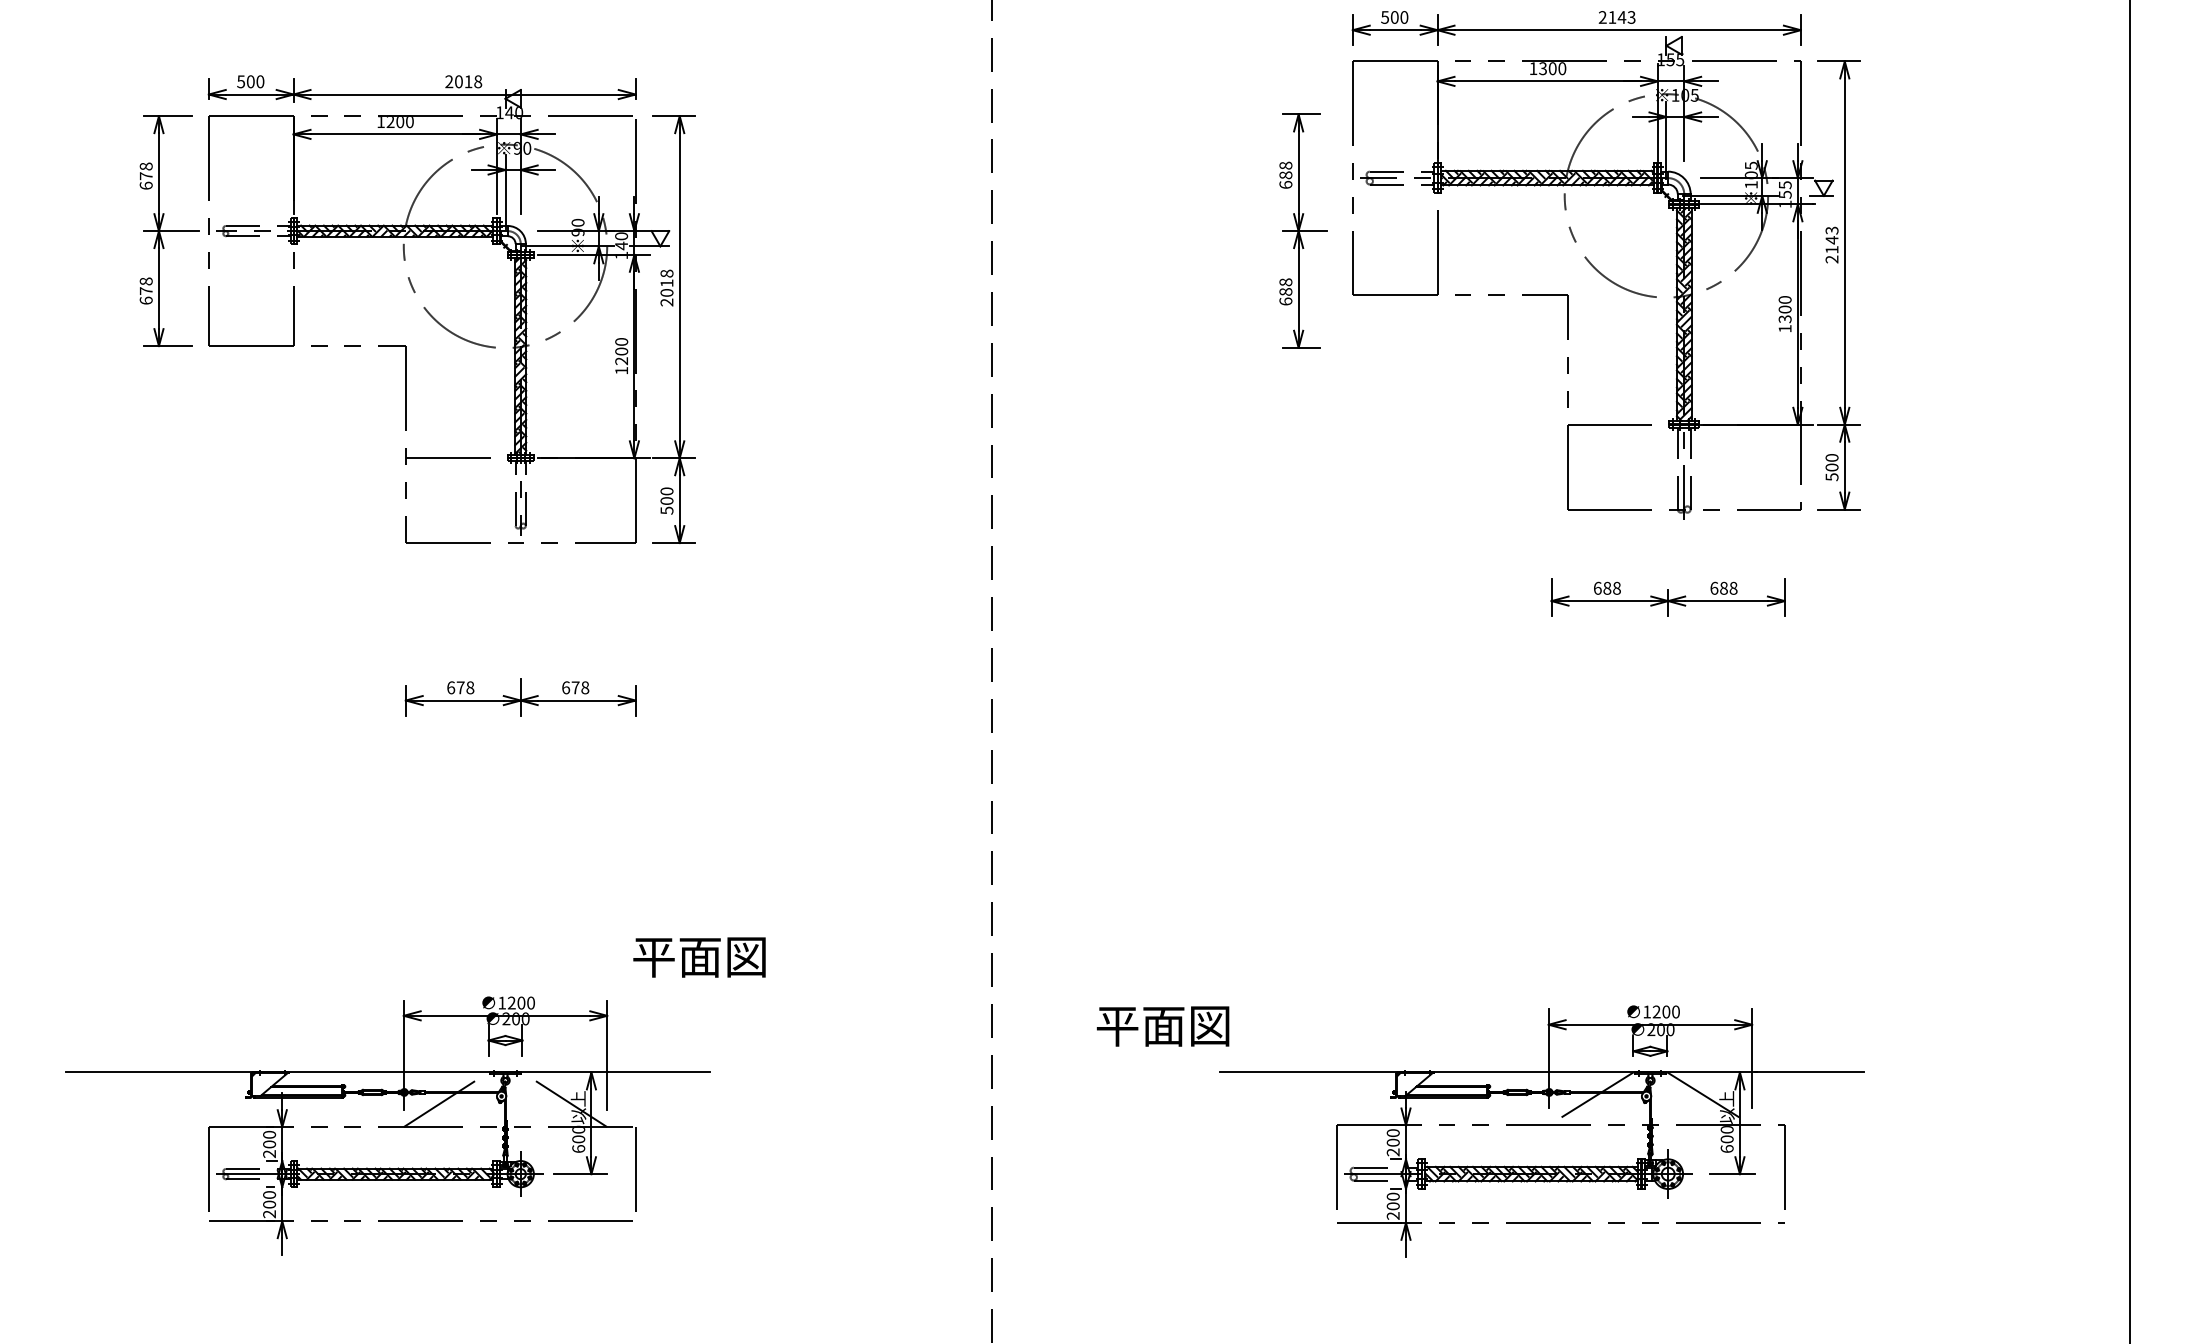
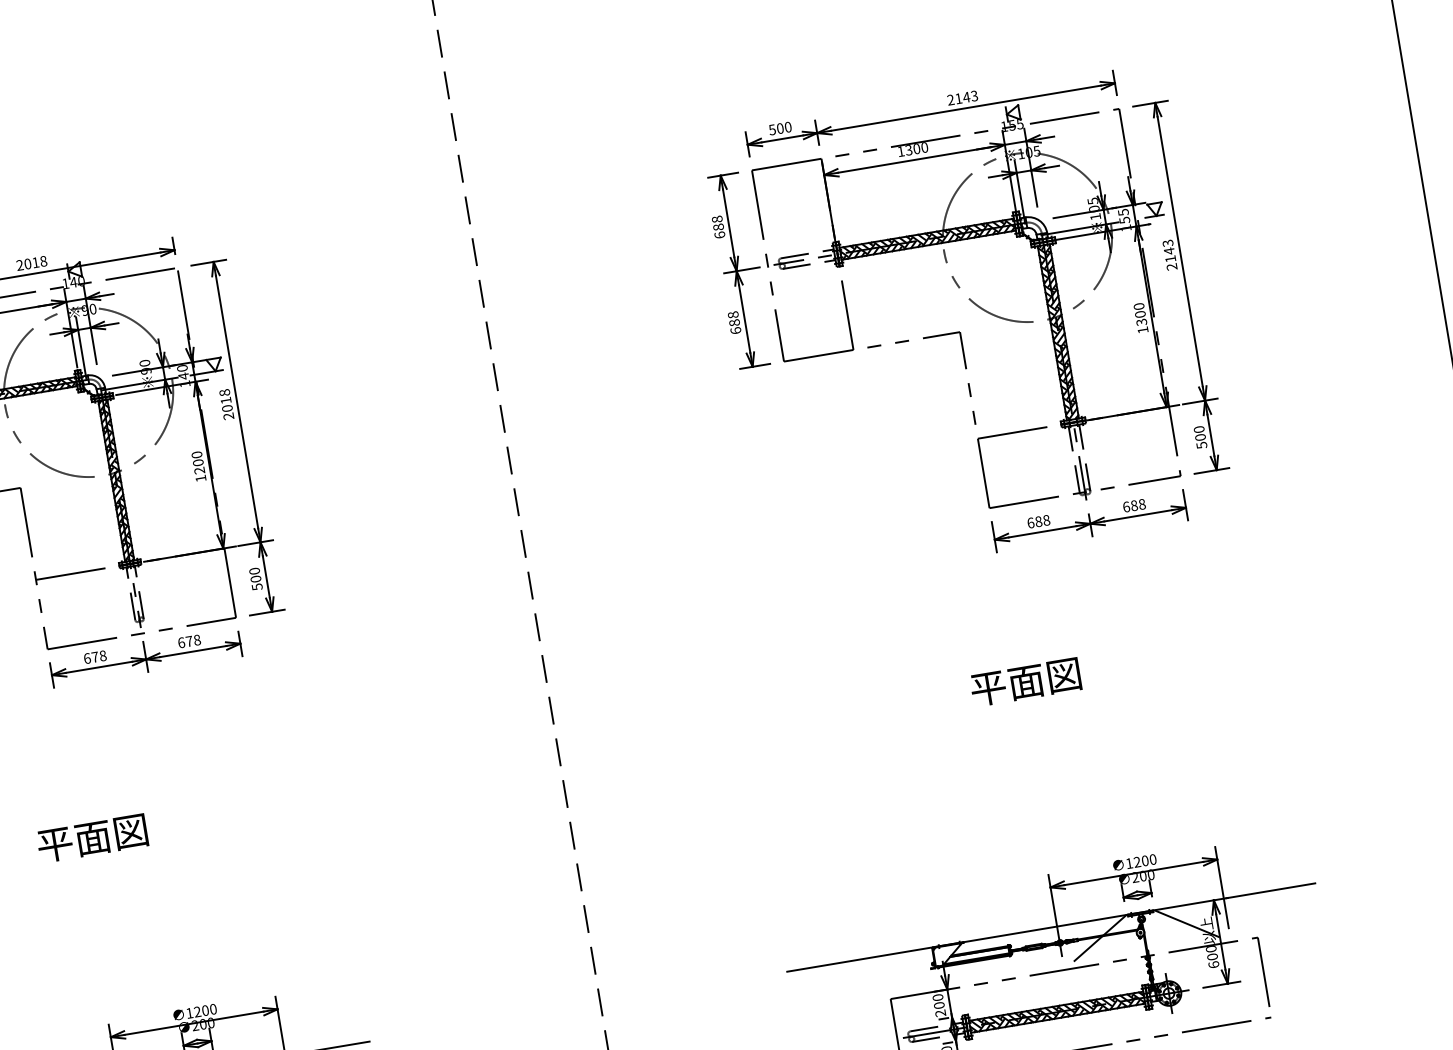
part: (1601, 272) -> (984, 309), moved
part: (520, 697) -> (145, 656), moved
text: (699, 957) -> (92, 838), moved
text: (1162, 1026) -> (1025, 682), moved

